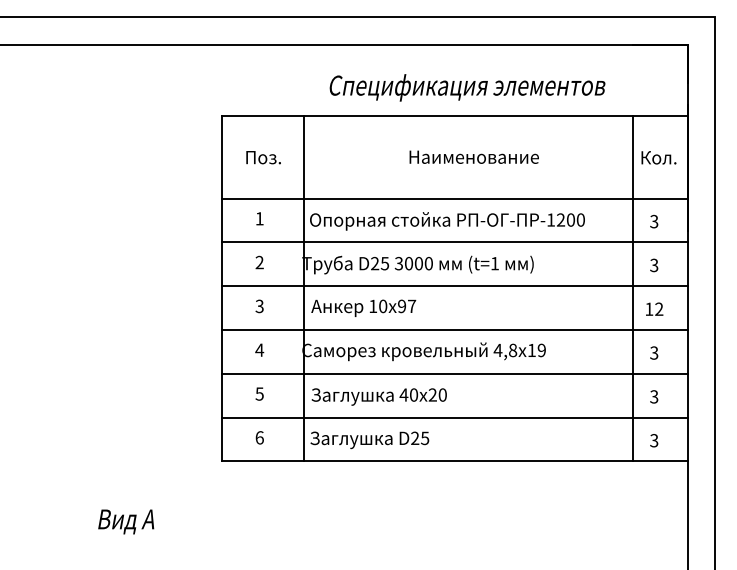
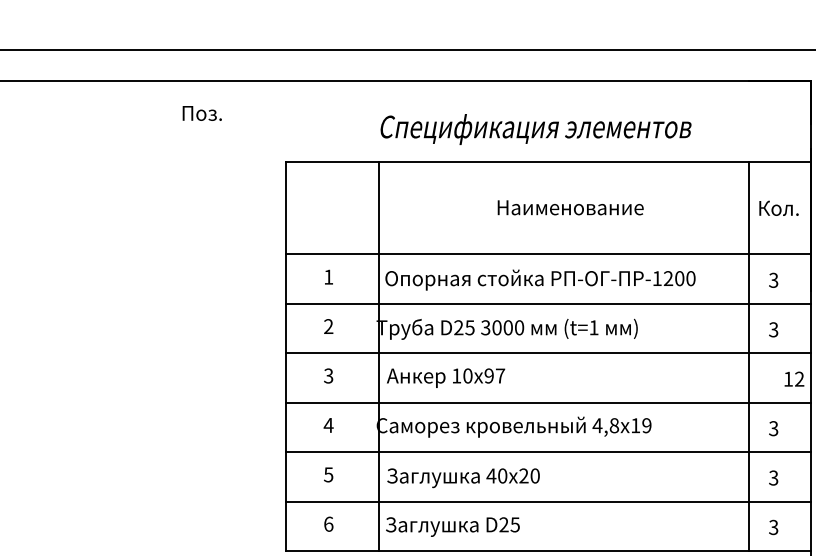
text: (467, 87) -> (535, 129), moved
text: (263, 157) -> (202, 113), moved
text: (654, 308) -> (794, 378), moved

